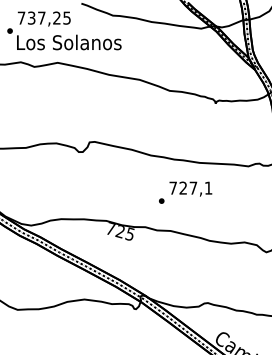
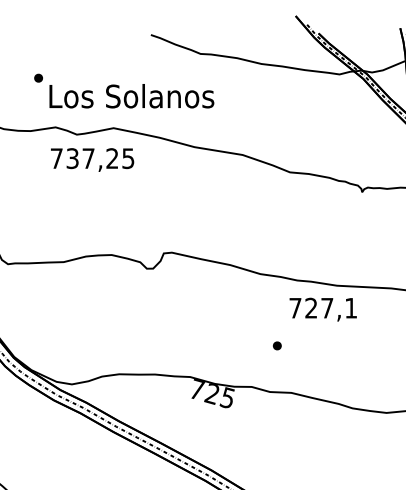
text: (43, 18) -> (91, 159), moved
text: (190, 188) -> (322, 308), moved

